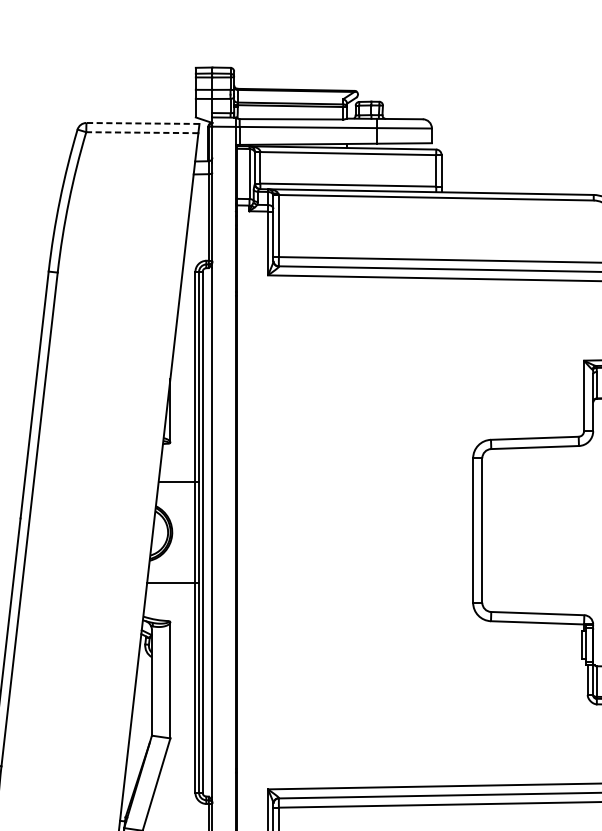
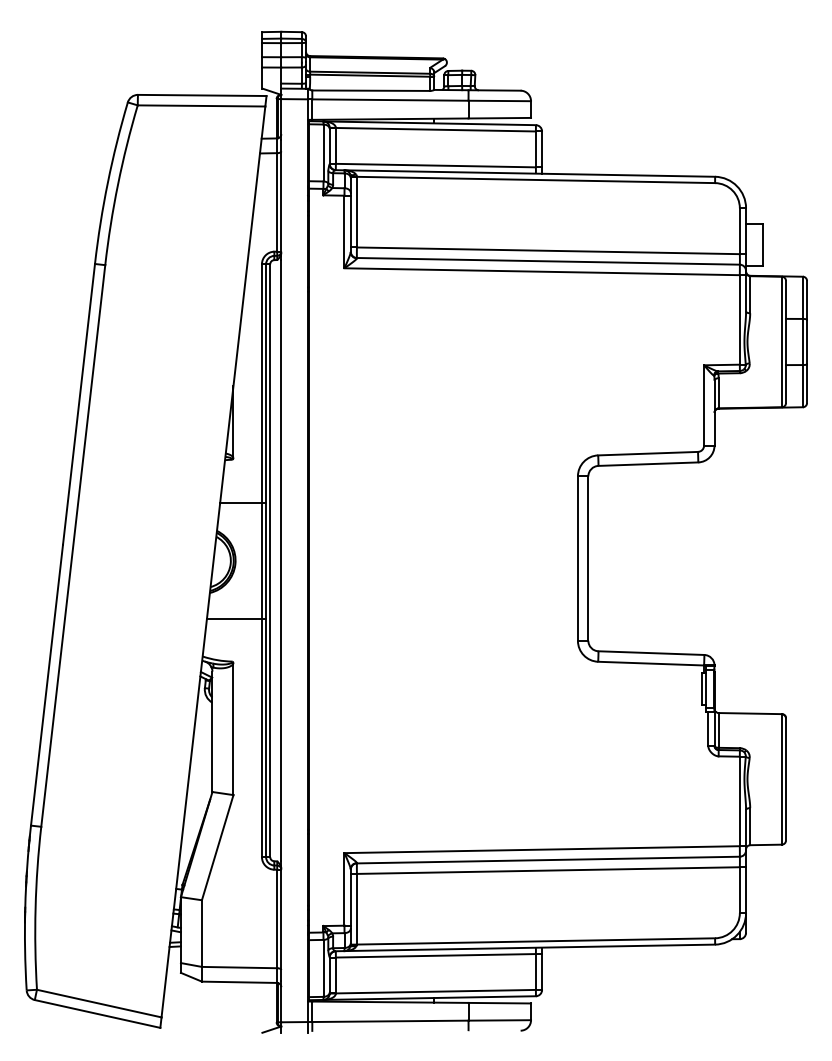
line: (142, 123) -> (201, 95), dashed -> solid
line: (142, 132) -> (201, 105), dashed -> solid

